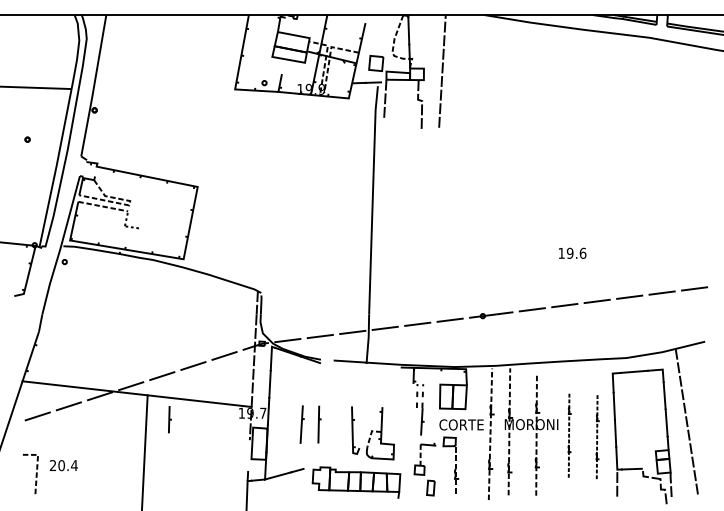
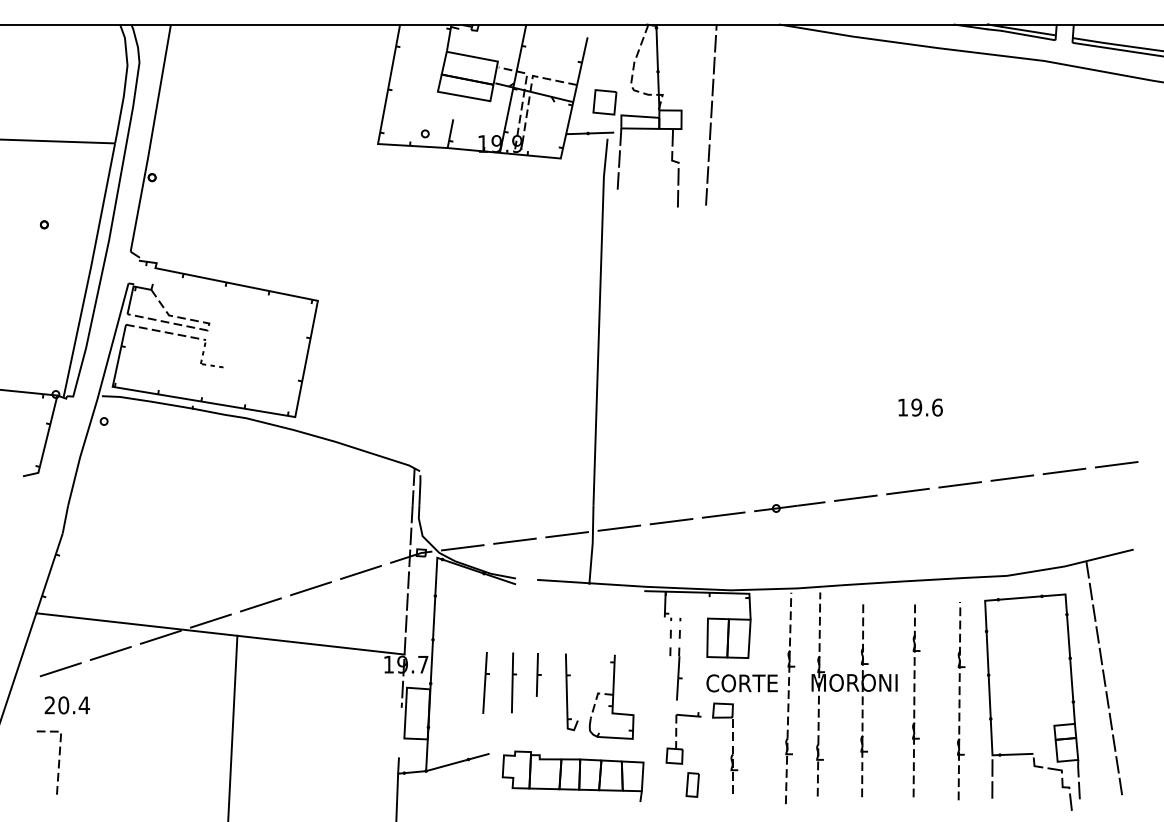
line: (169, 419) -> (537, 674), moved
part: (569, 435) -> (915, 700), size x1.43
part: (597, 435) -> (960, 700), size x1.43
text: (63, 465) -> (66, 705), moved

